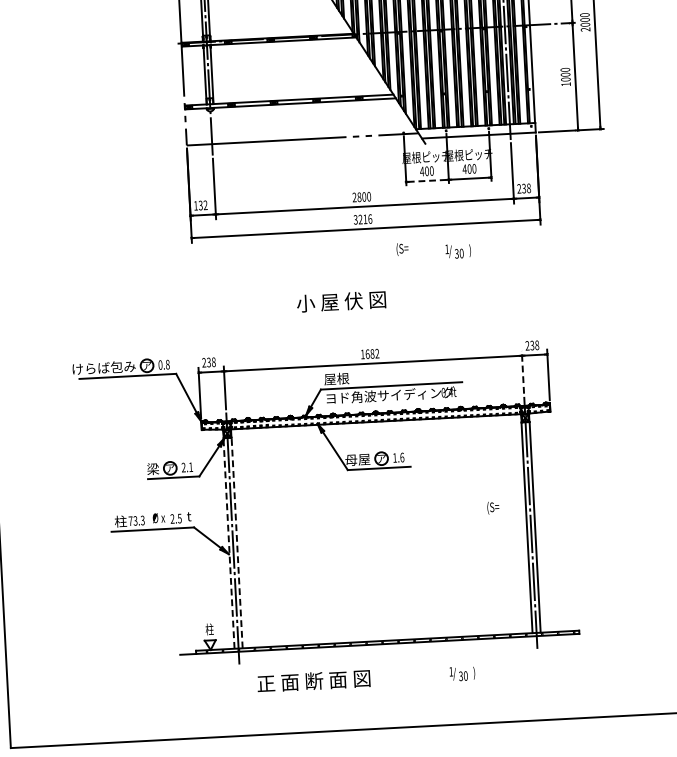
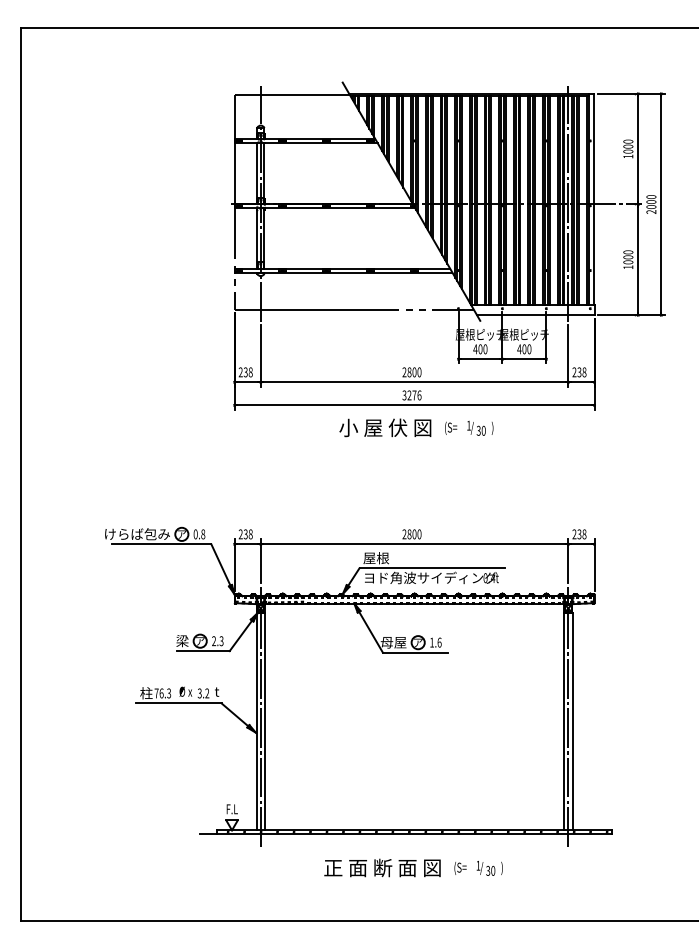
line: (428, 181) -> (481, 359), dashed -> solid
text: (200, 205) -> (245, 372), 132 -> 238
text: (365, 219) -> (414, 395), 3216 -> 3276
text: (458, 250) -> (480, 427), moved
text: (341, 301) -> (385, 427), moved
text: (369, 354) -> (411, 534), 1682 -> 2800
line: (523, 371) -> (568, 560), dashed -> solid
text: (190, 467) -> (221, 641), 2.1 -> 2.3
text: (493, 508) -> (460, 868), moved
text: (176, 518) -> (203, 693), 2.5 -> 3.2
text: (135, 520) -> (161, 693), 73.3 -> 76.3
line: (237, 542) -> (265, 721), dashed -> solid
line: (228, 543) -> (256, 721), dashed -> solid
text: (209, 629) -> (231, 809), 柱 -> F.L
text: (313, 680) -> (382, 867), moved

